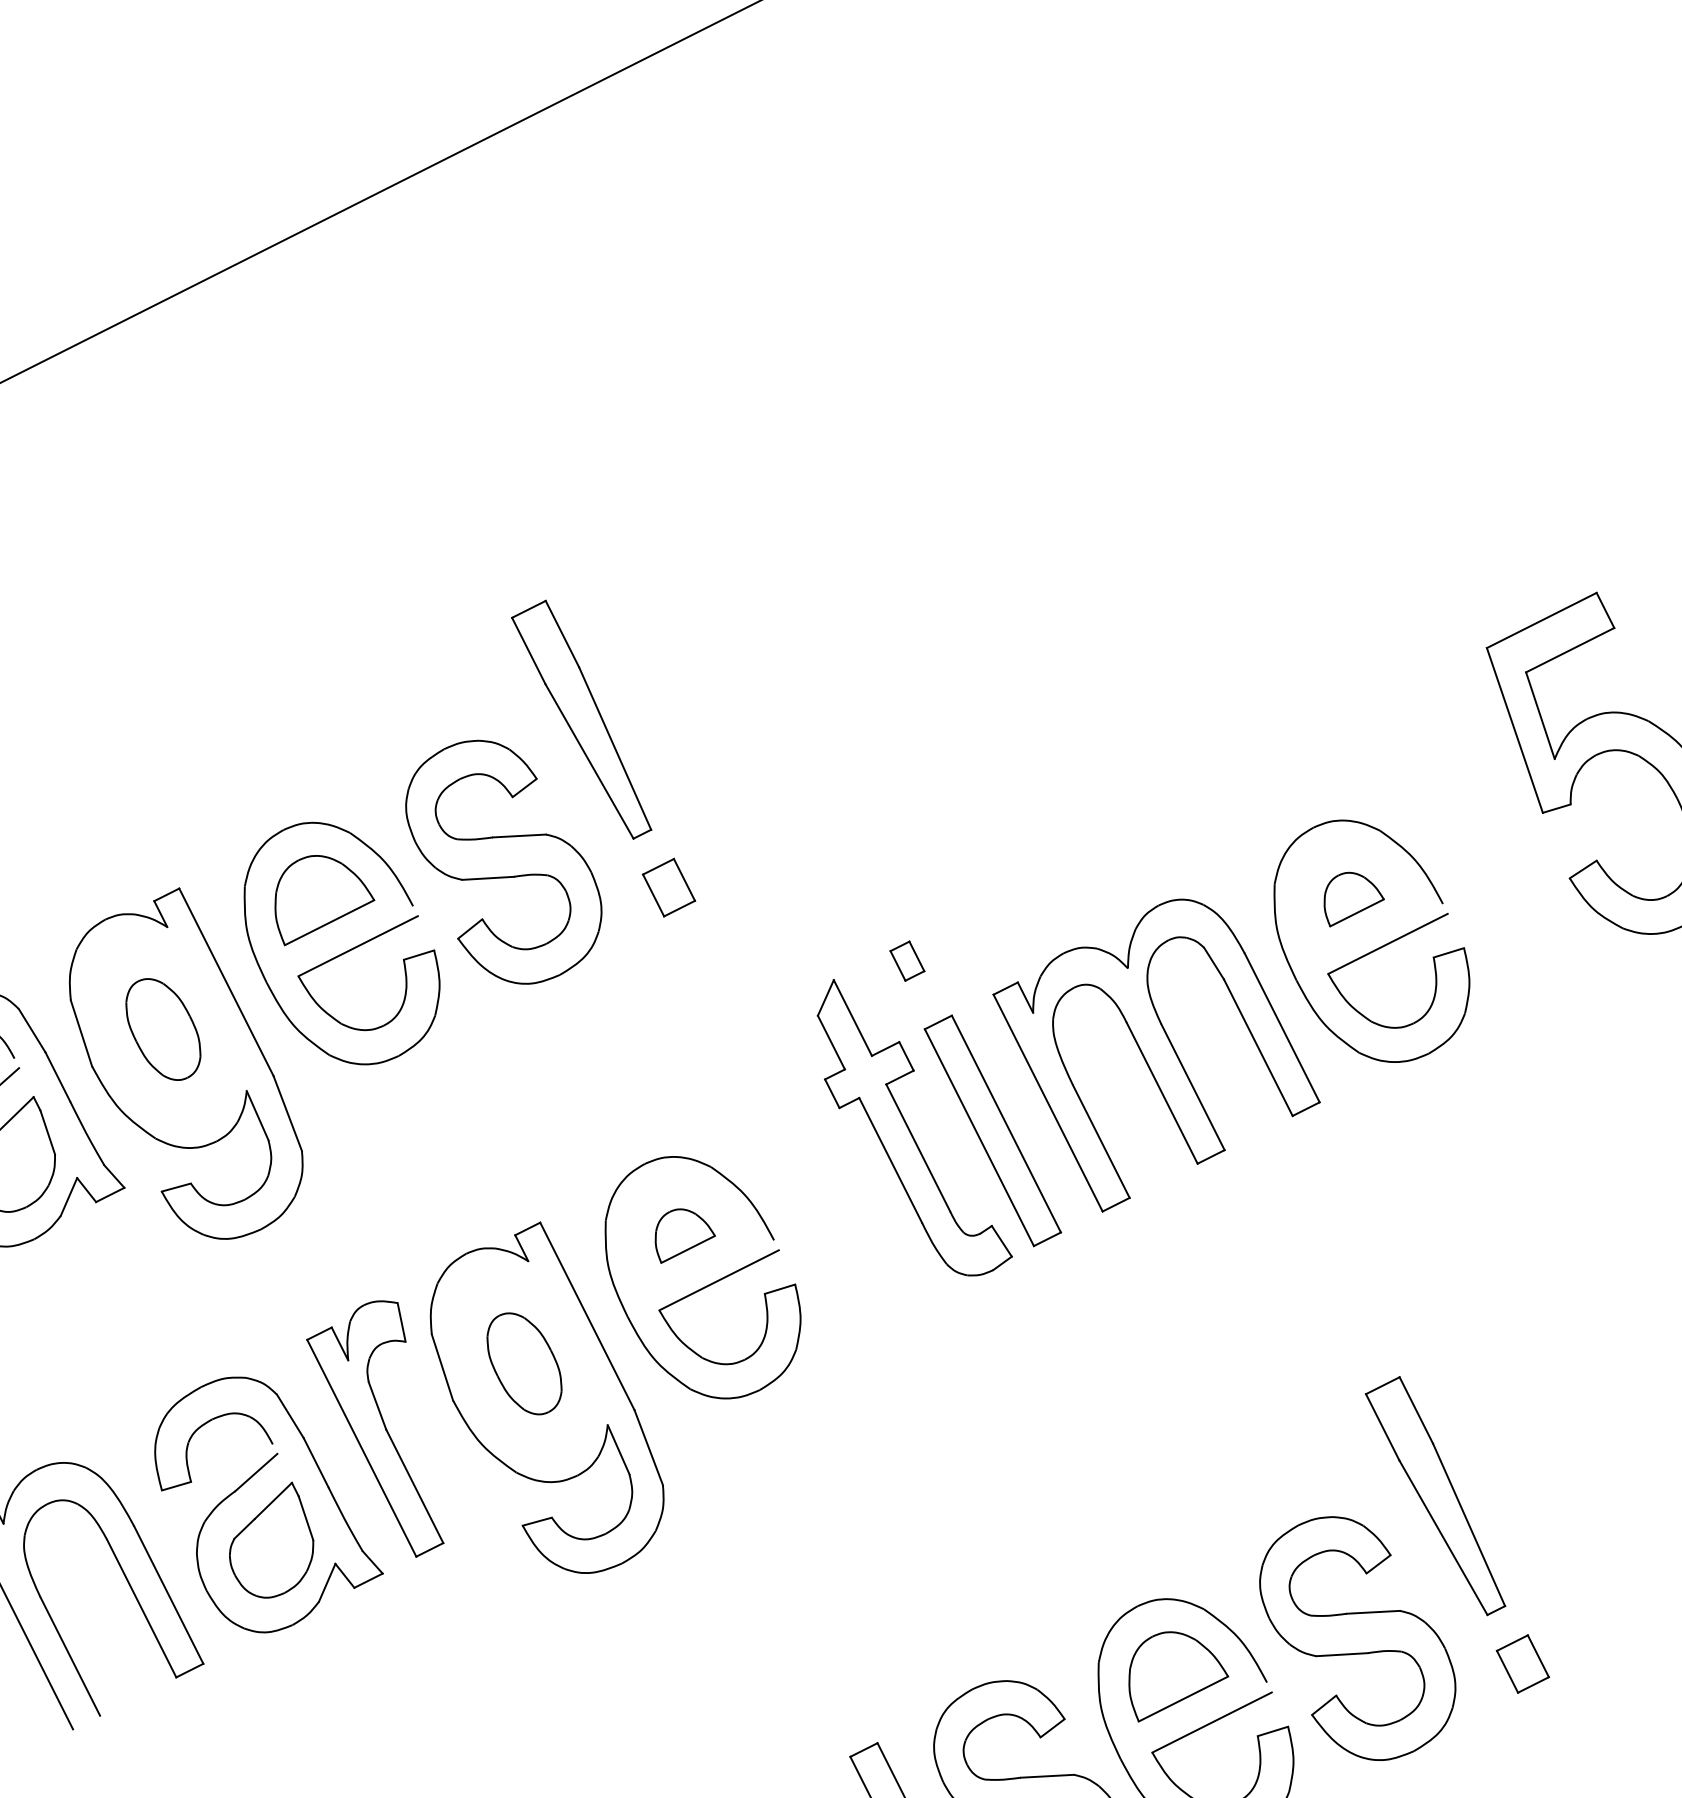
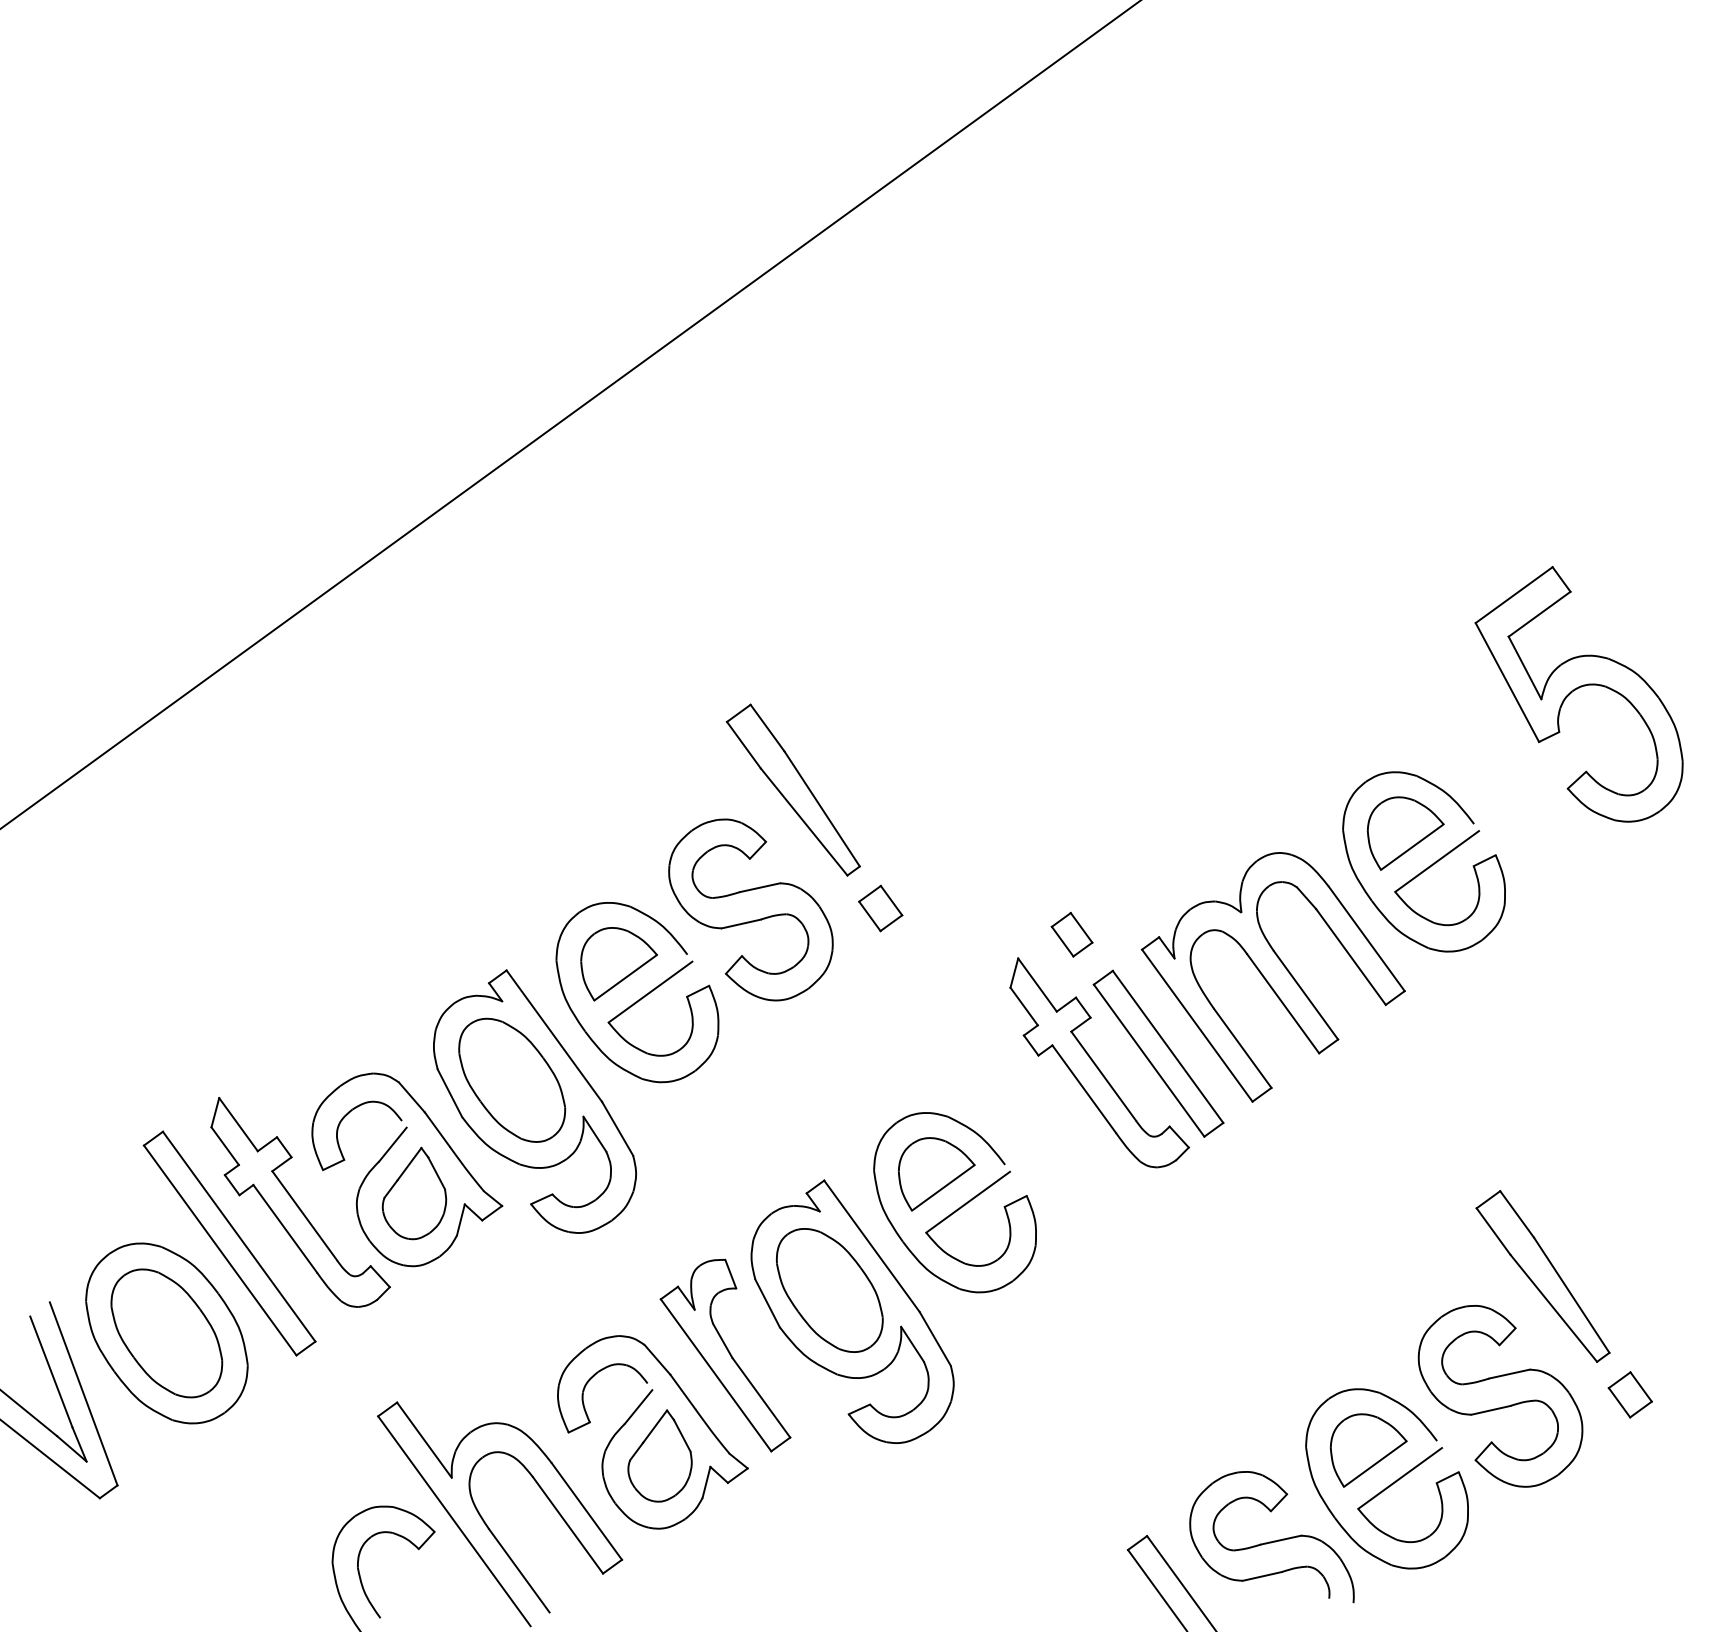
part: (1353, 901) -> (1405, 833), size x1.67
part: (906, 960) -> (1071, 934), size x1.43
part: (162, 1028) -> (511, 1079), size x1.67
part: (684, 1238) -> (936, 1174), size x1.67
part: (524, 1363) -> (829, 1290), size x1.67

